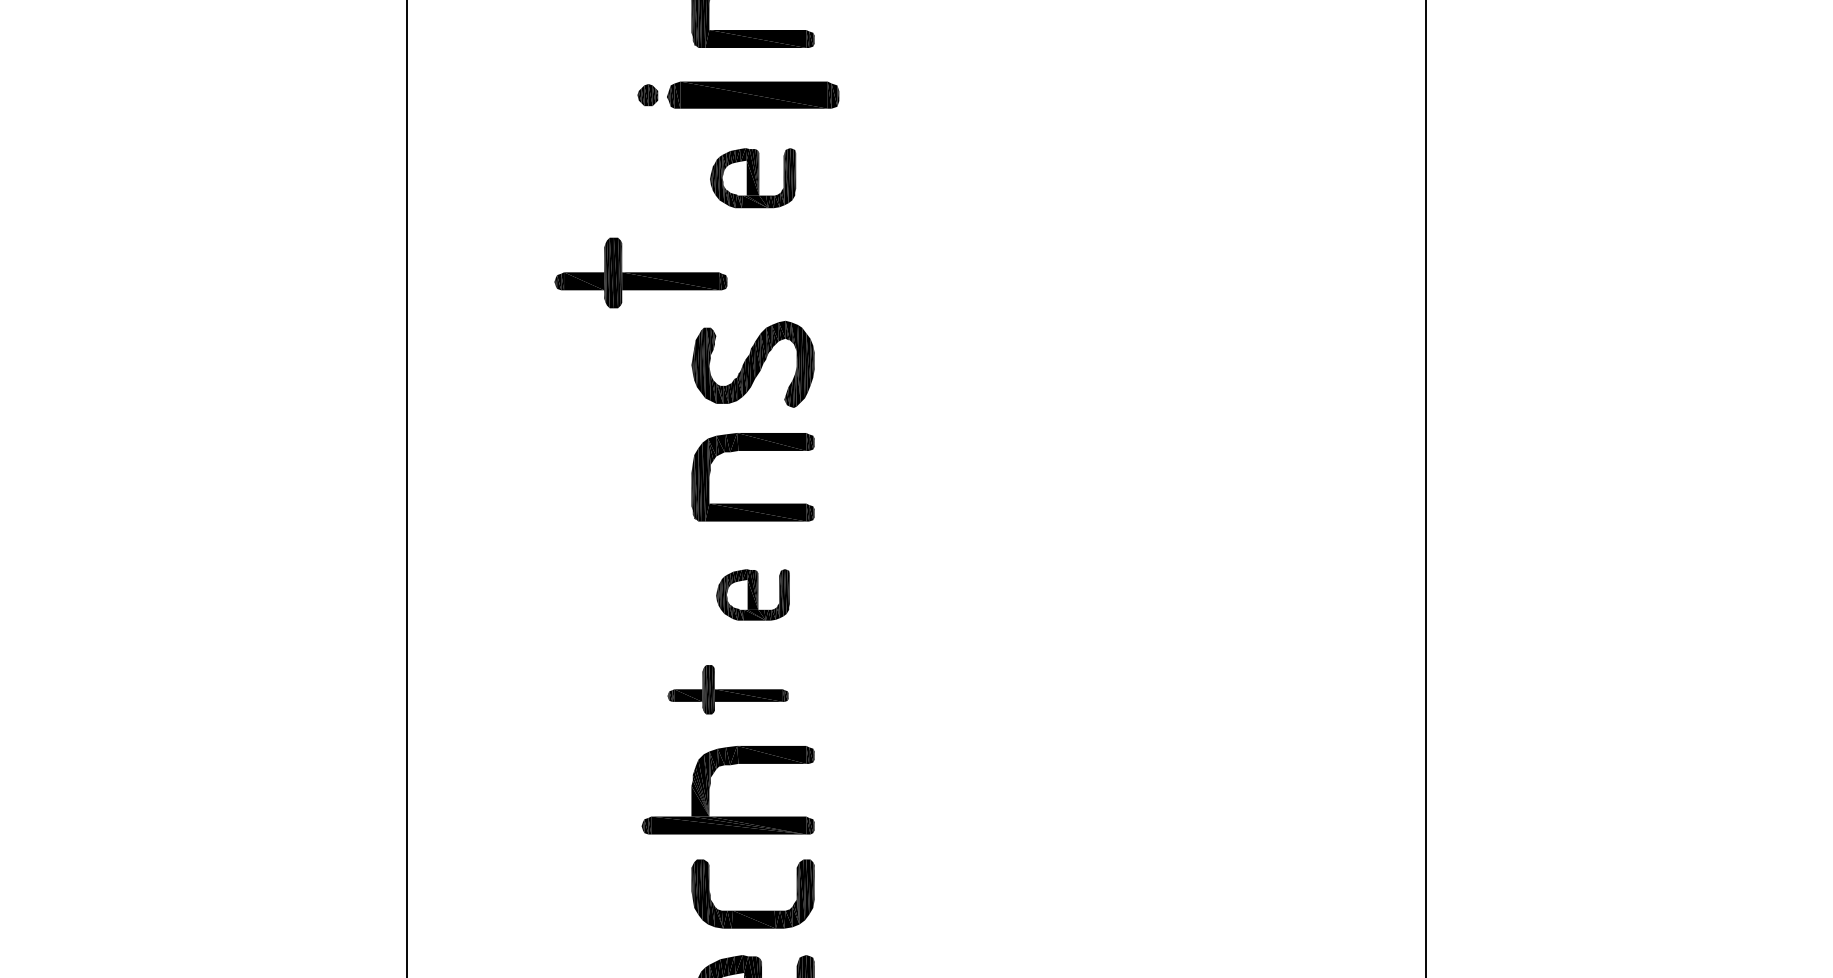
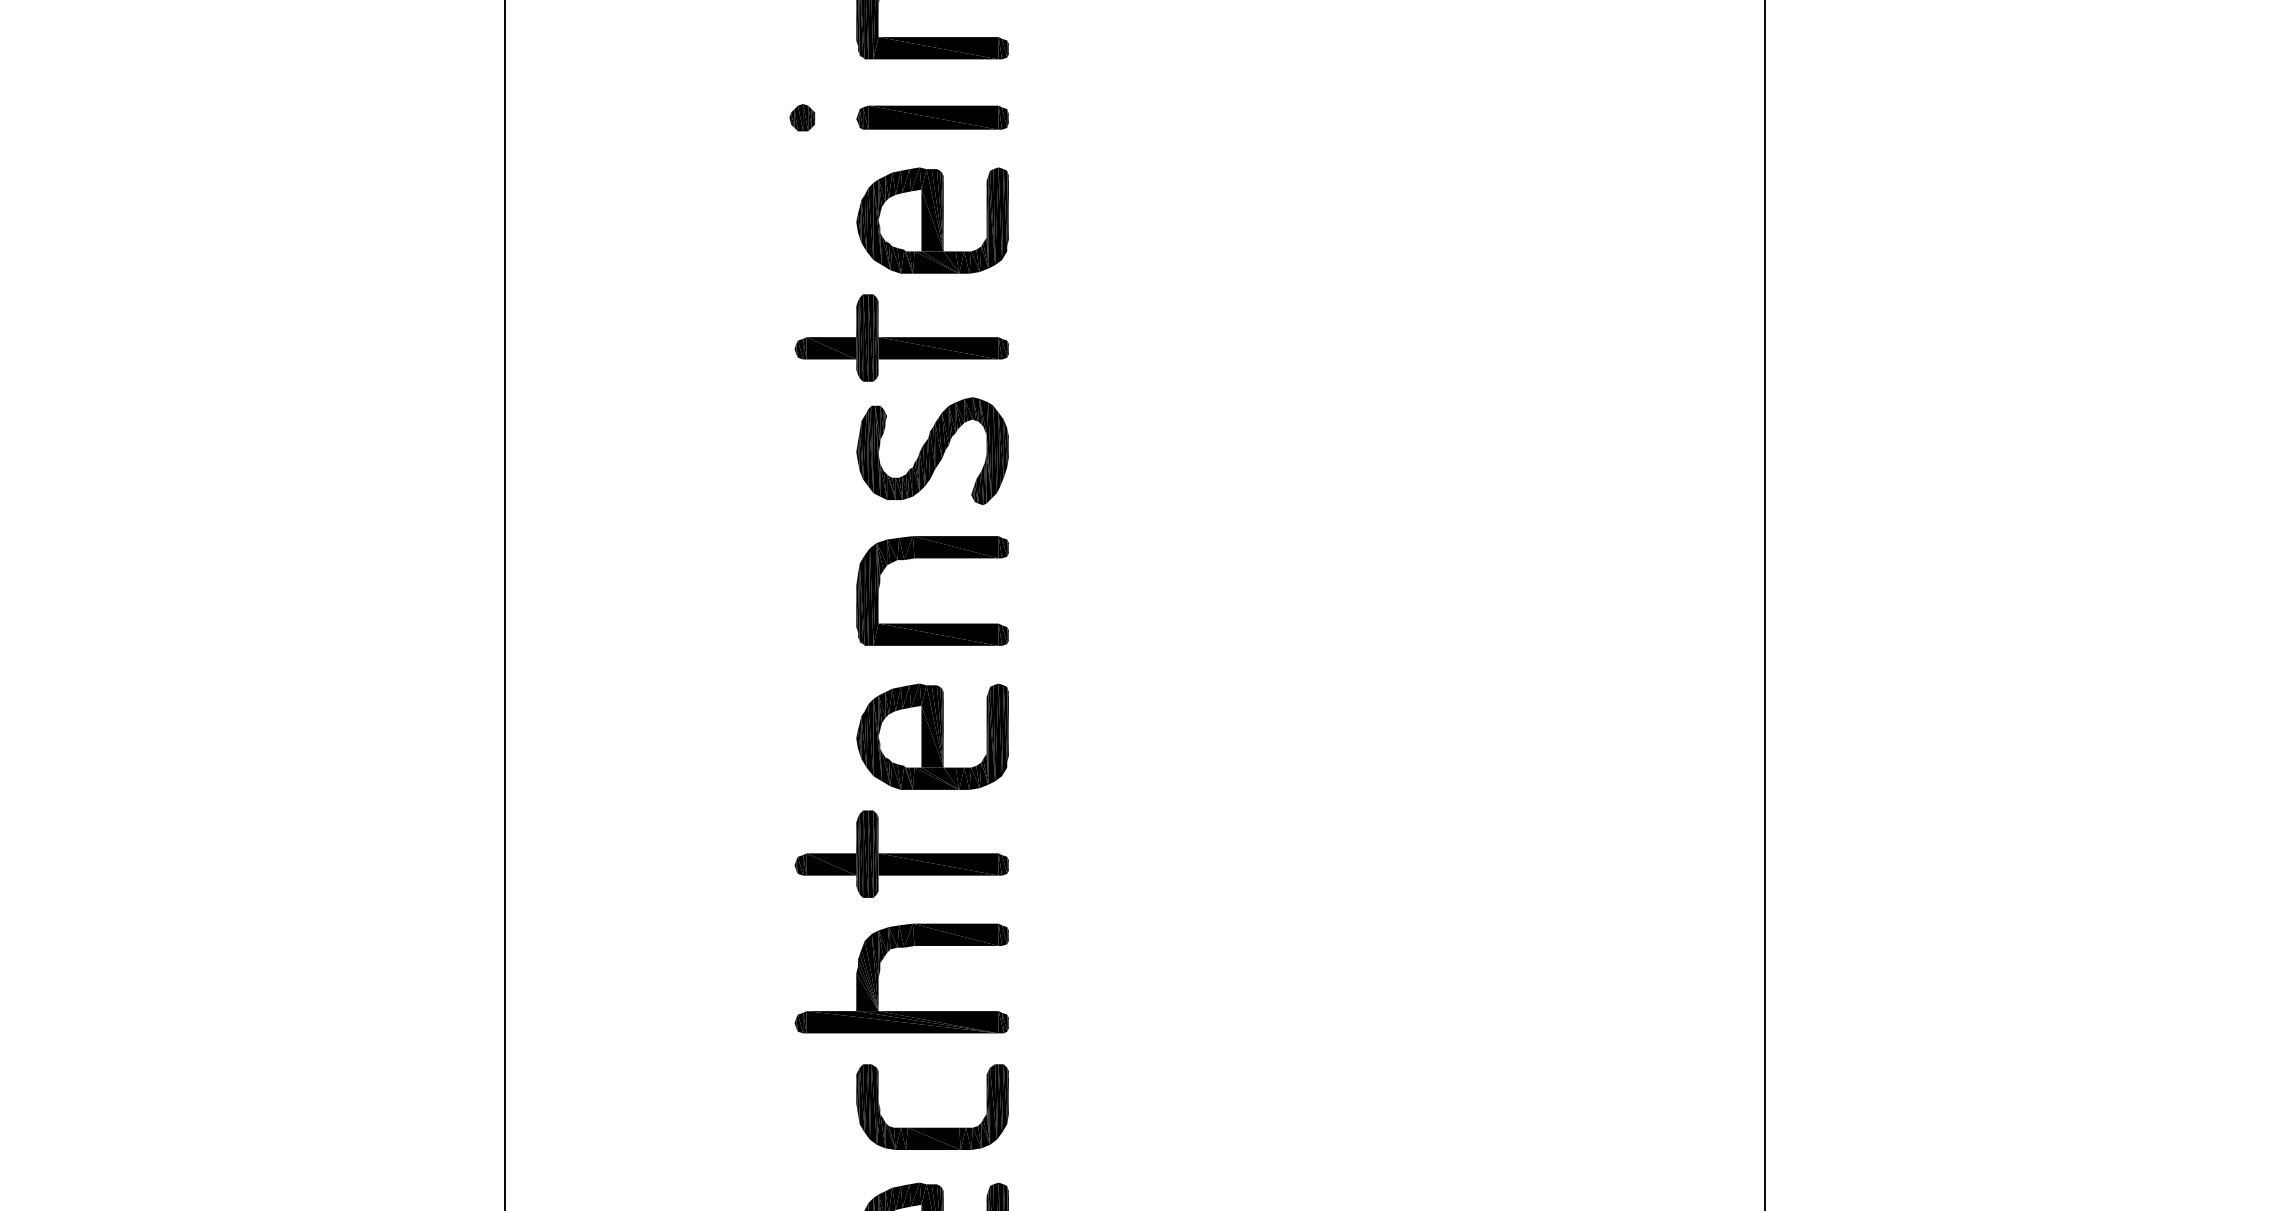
part: (752, 94) -> (932, 117), size x0.71
part: (752, 178) -> (932, 220), size x1.43
part: (640, 272) -> (901, 337), moved
part: (752, 594) -> (932, 736), size x1.67
part: (727, 689) -> (901, 853), size x1.43

